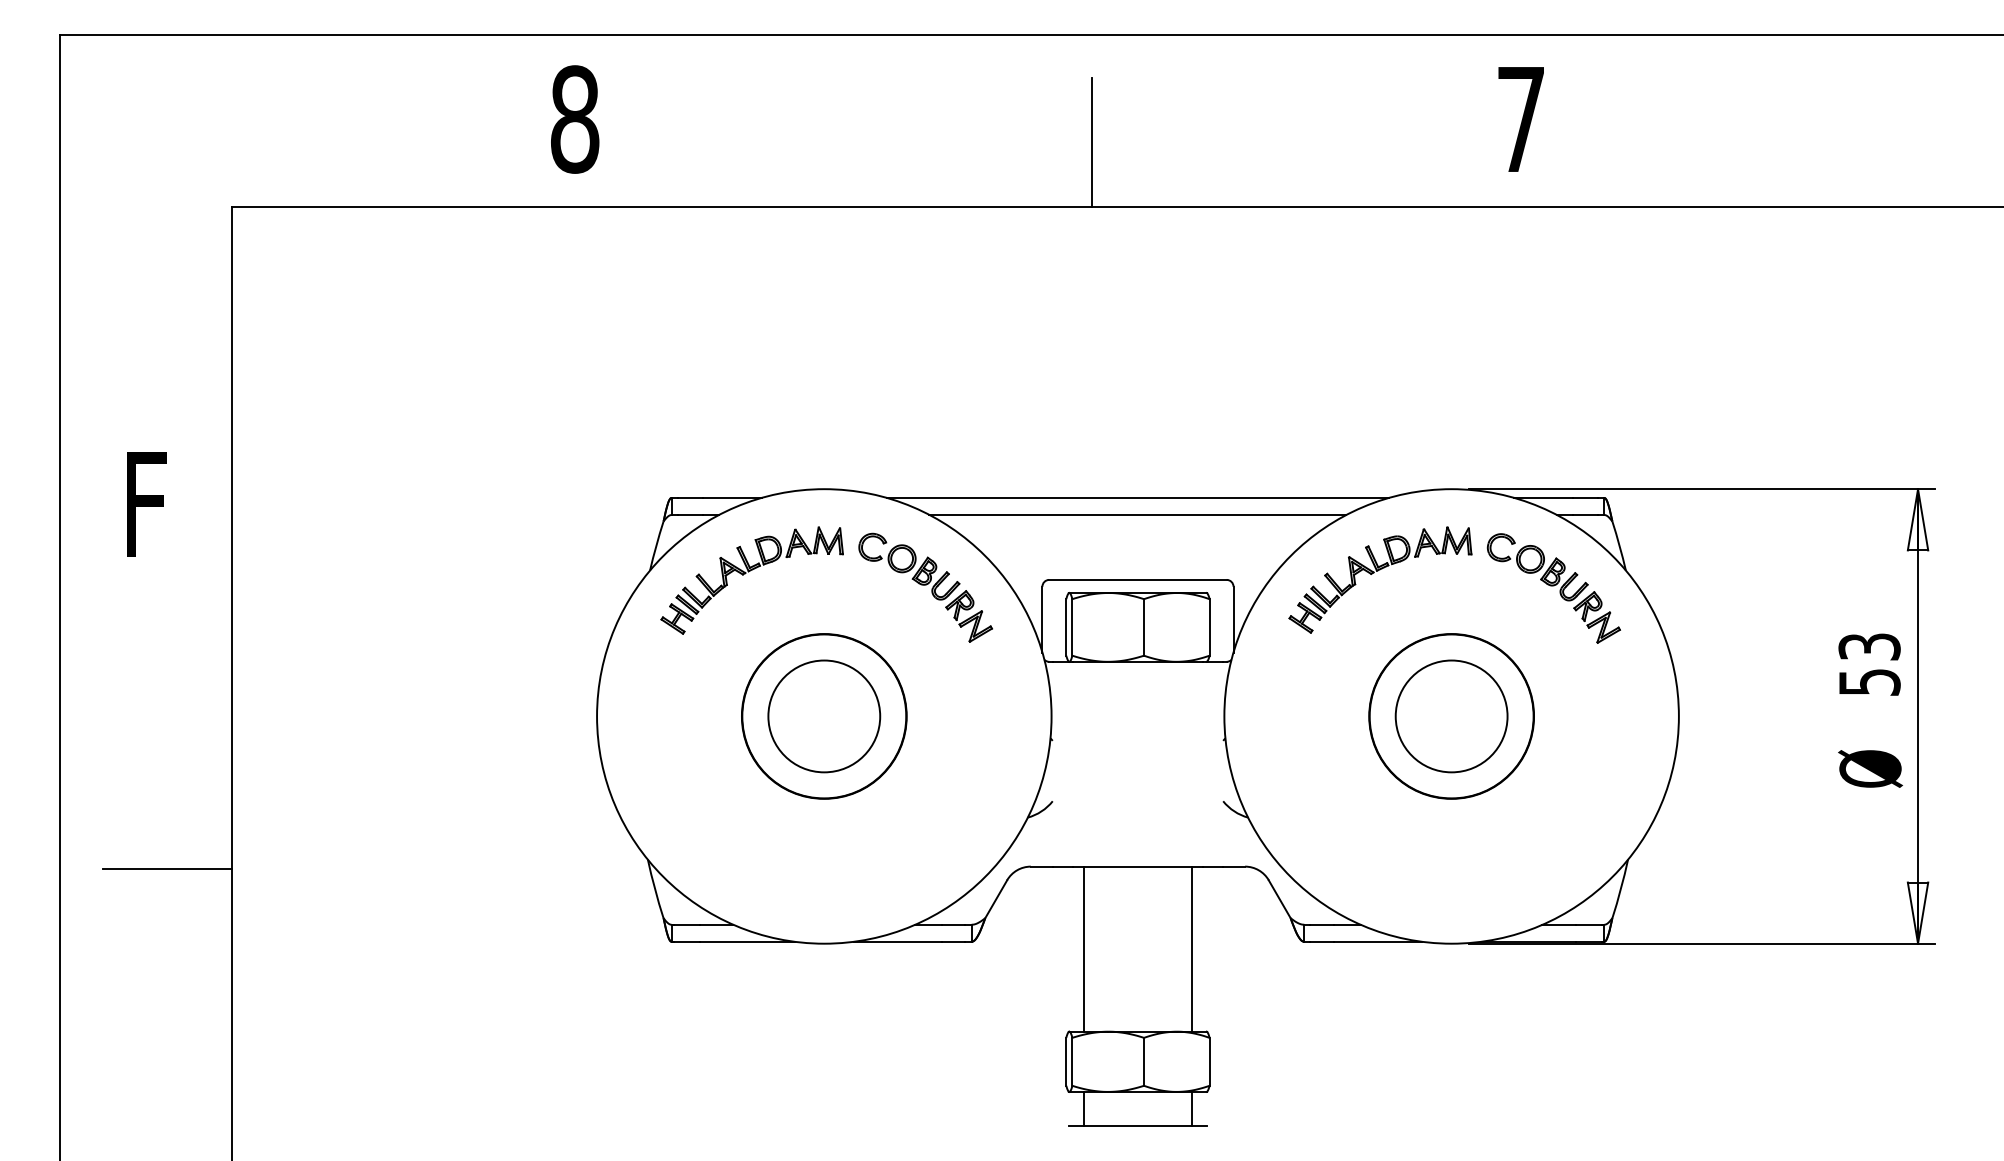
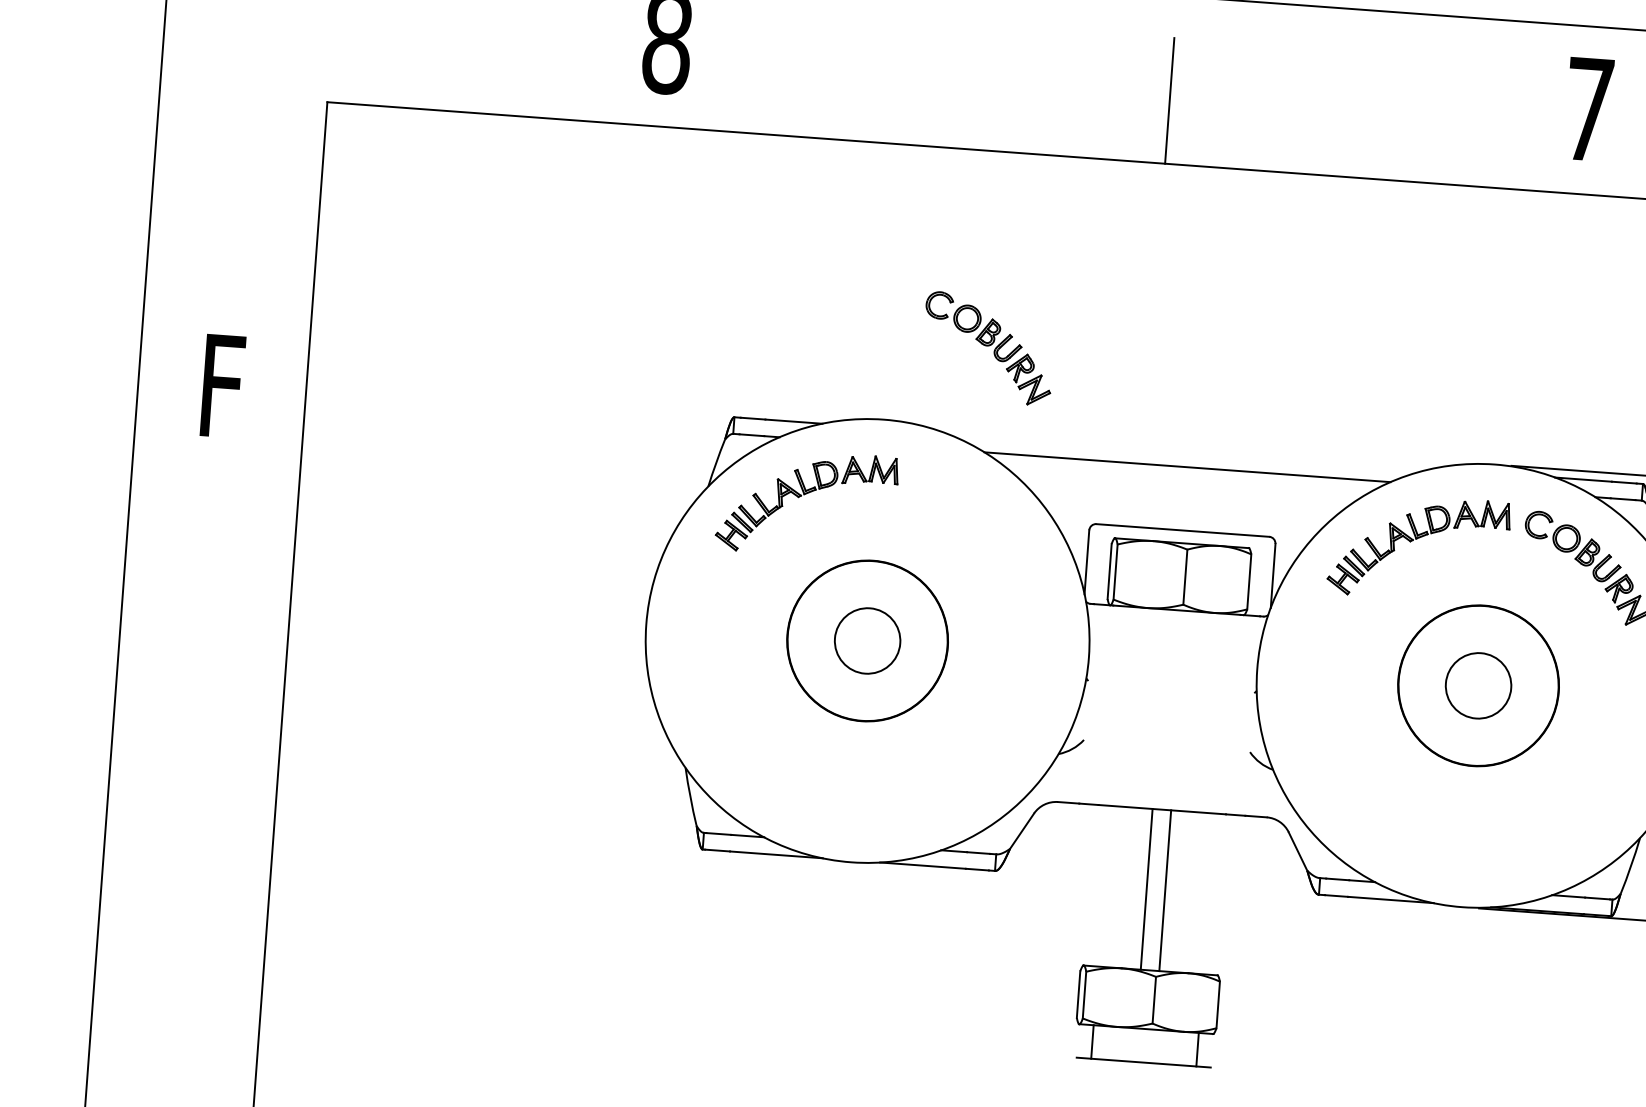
line: (1137, 497) -> (1188, 450), removed
part: (925, 587) -> (988, 348), moved
circle: (824, 716) -> (867, 641), size x0.6
circle: (1451, 716) -> (1478, 685), size x0.6
line: (167, 869) -> (217, 743), removed
line: (1084, 948) -> (1165, 890), moved
line: (1191, 948) -> (1146, 888), moved

